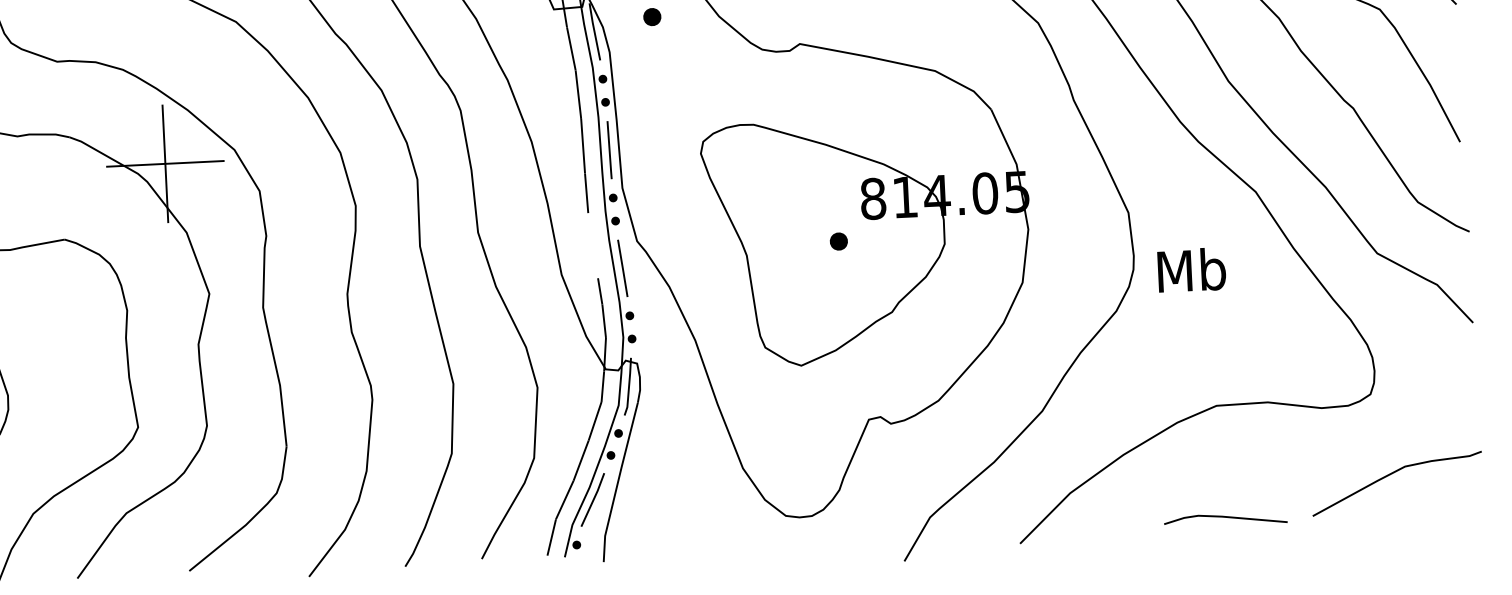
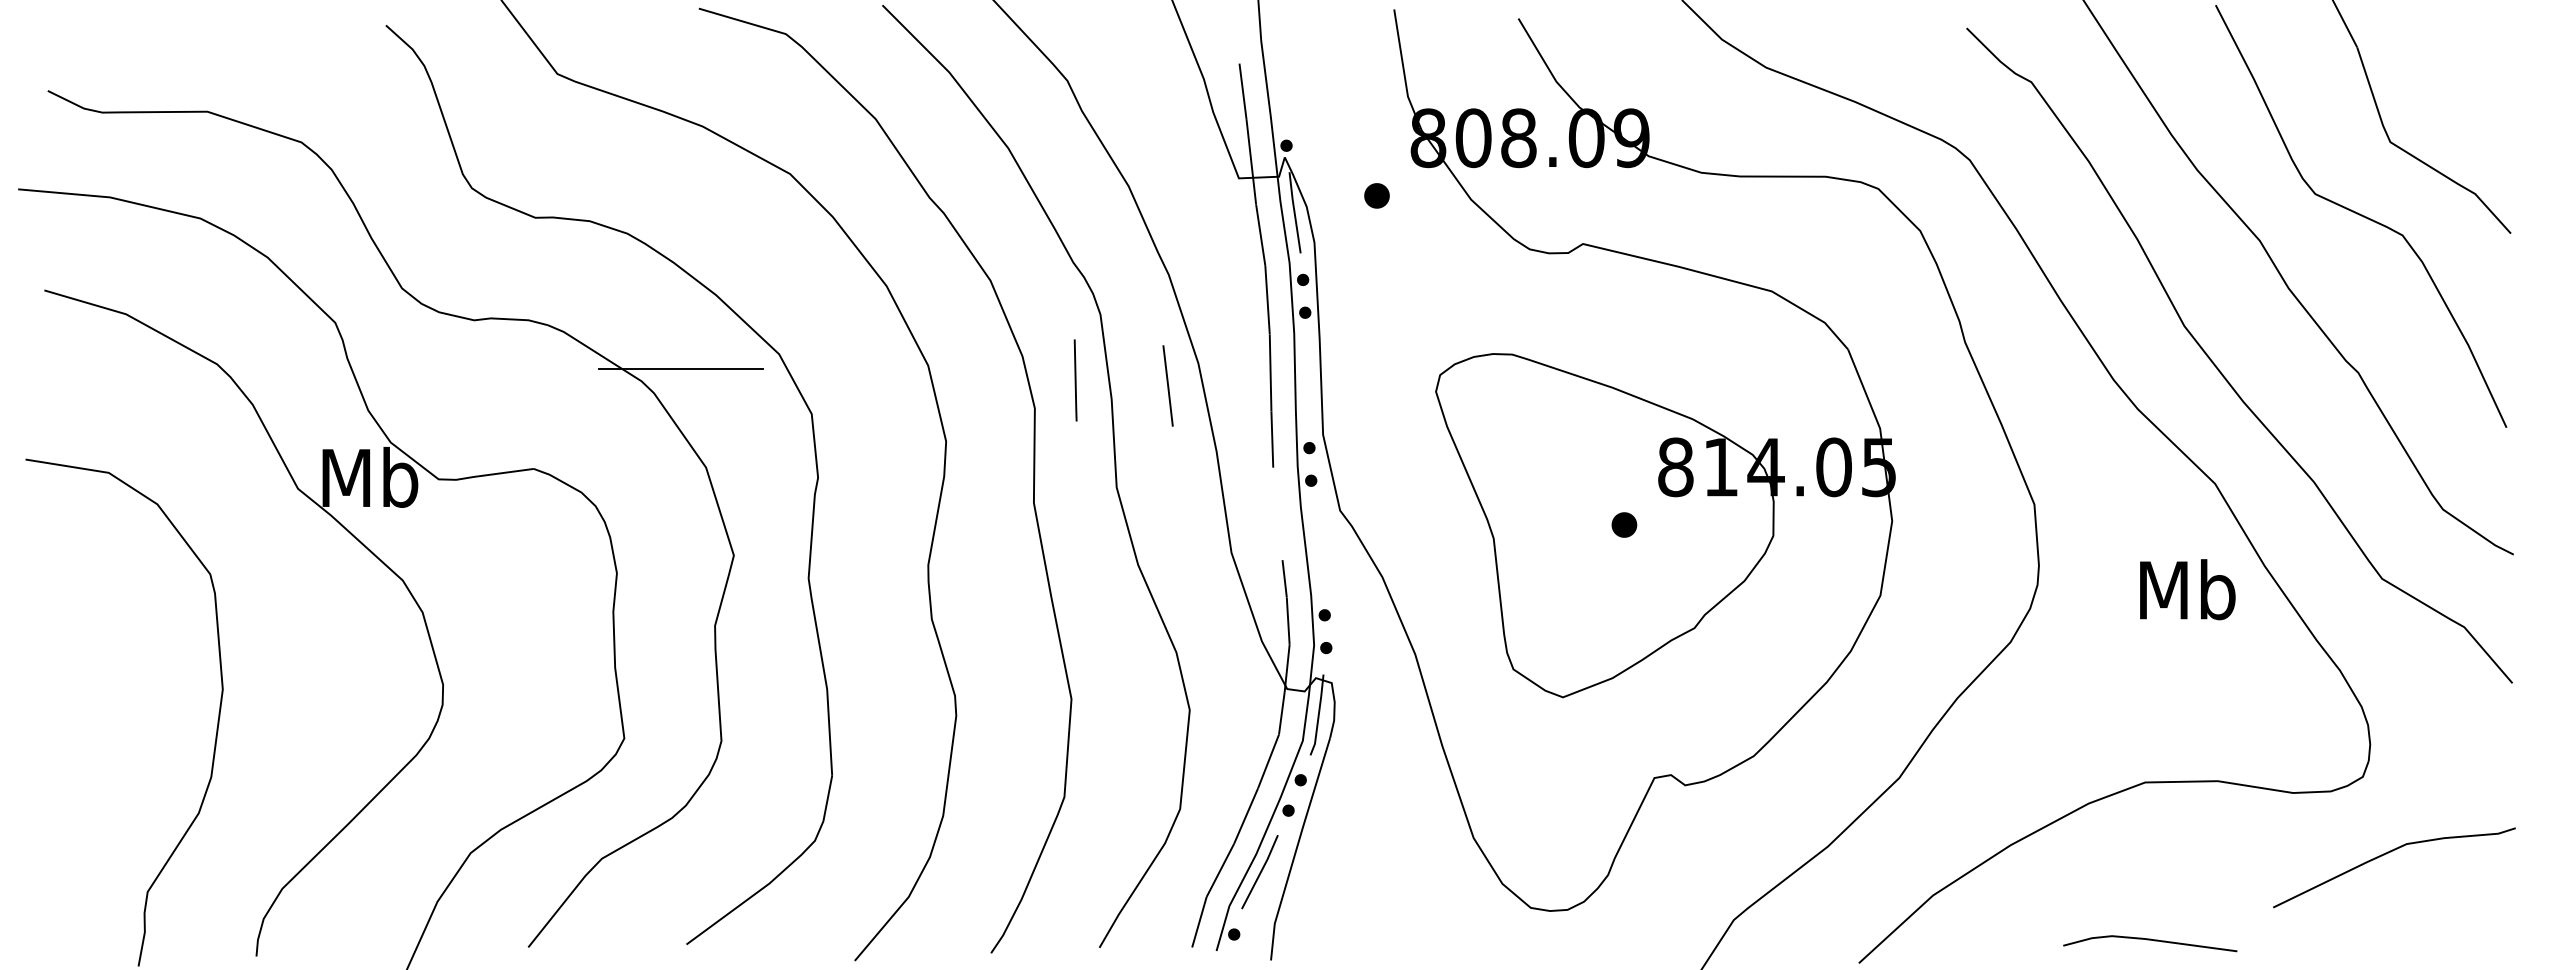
line: (609, 150) -> (1075, 380), moved
line: (165, 163) -> (680, 368), removed
line: (622, 268) -> (1167, 385), moved
text: (1191, 270) -> (2187, 589), moved
curve: (1392, 473) -> (2388, 853), moved

